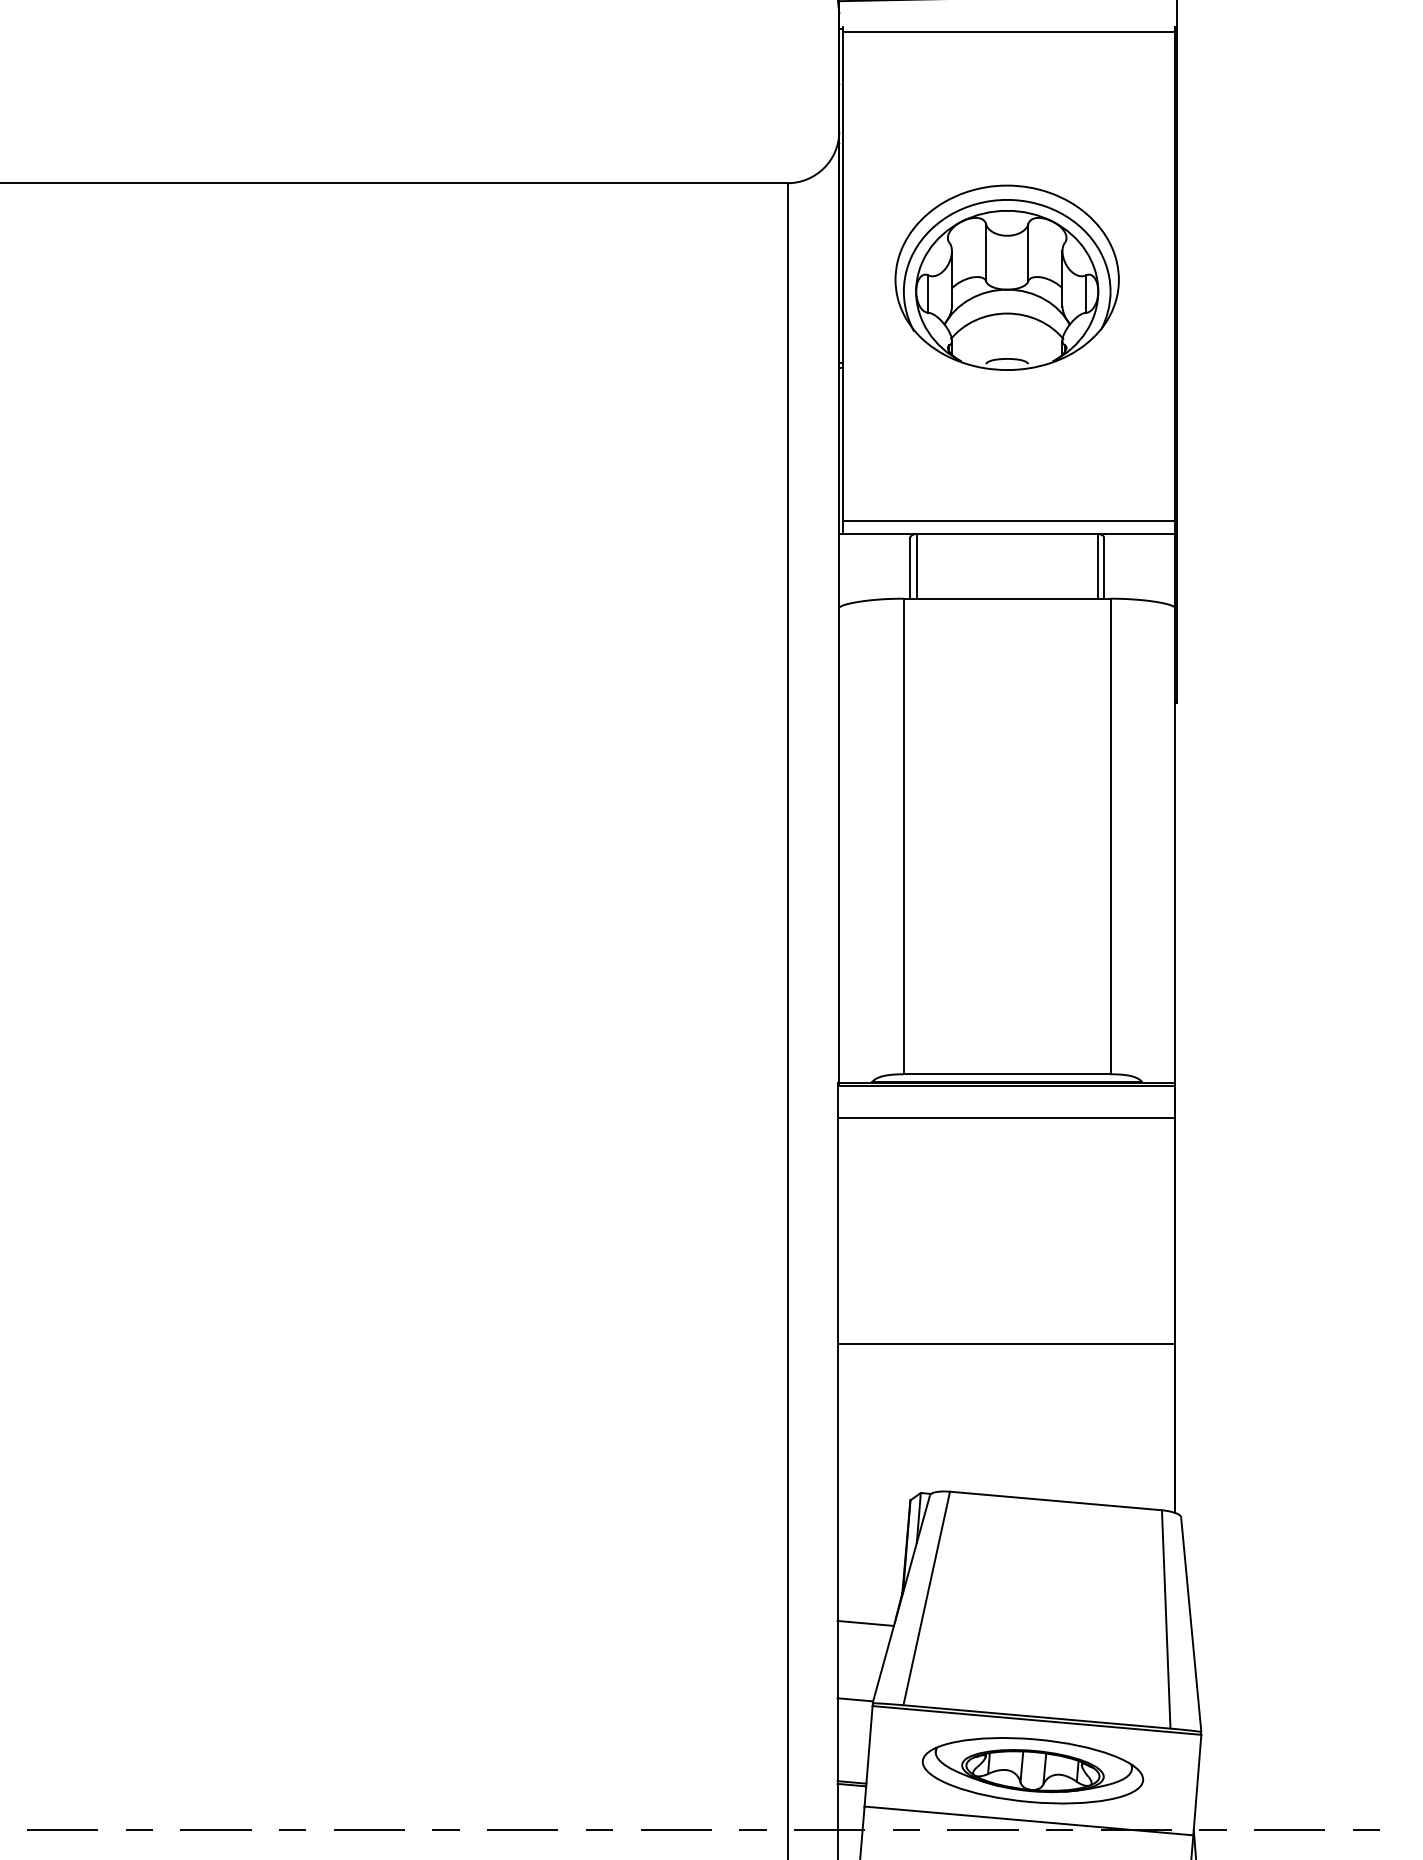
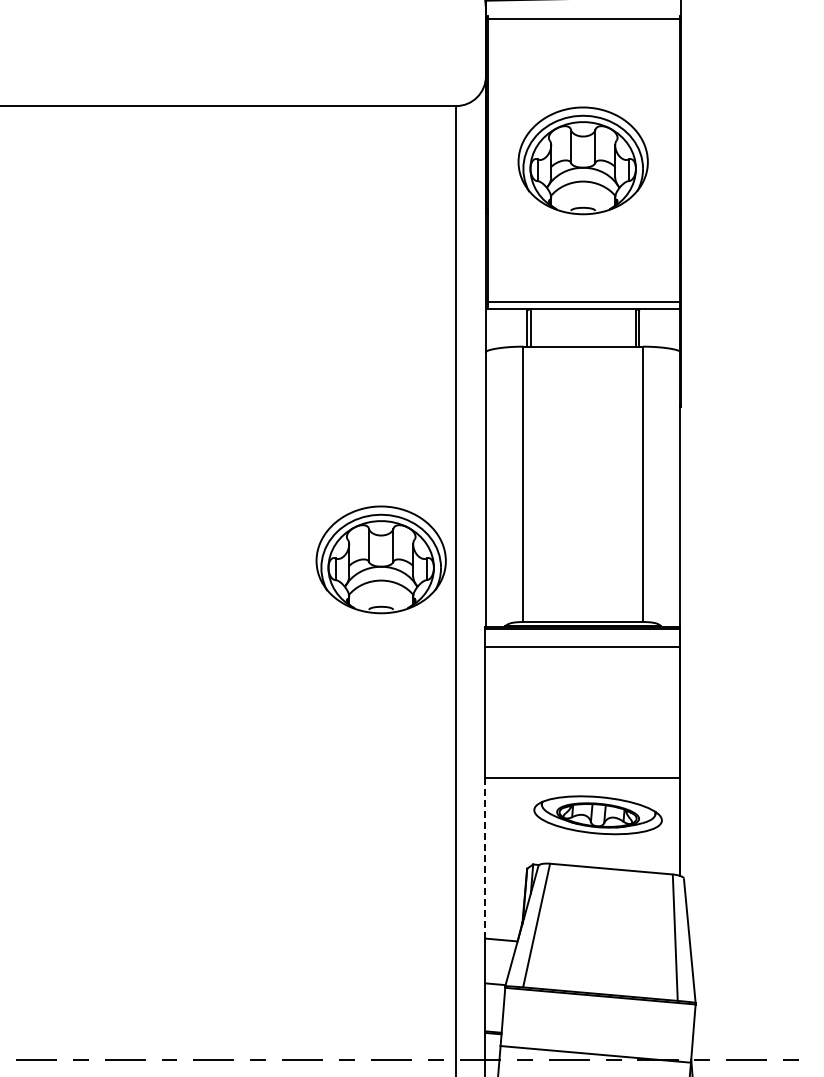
part: (657, 966) -> (380, 559), added
line: (838, 1482) -> (485, 858), solid -> dashed
part: (1031, 1771) -> (597, 815), moved

